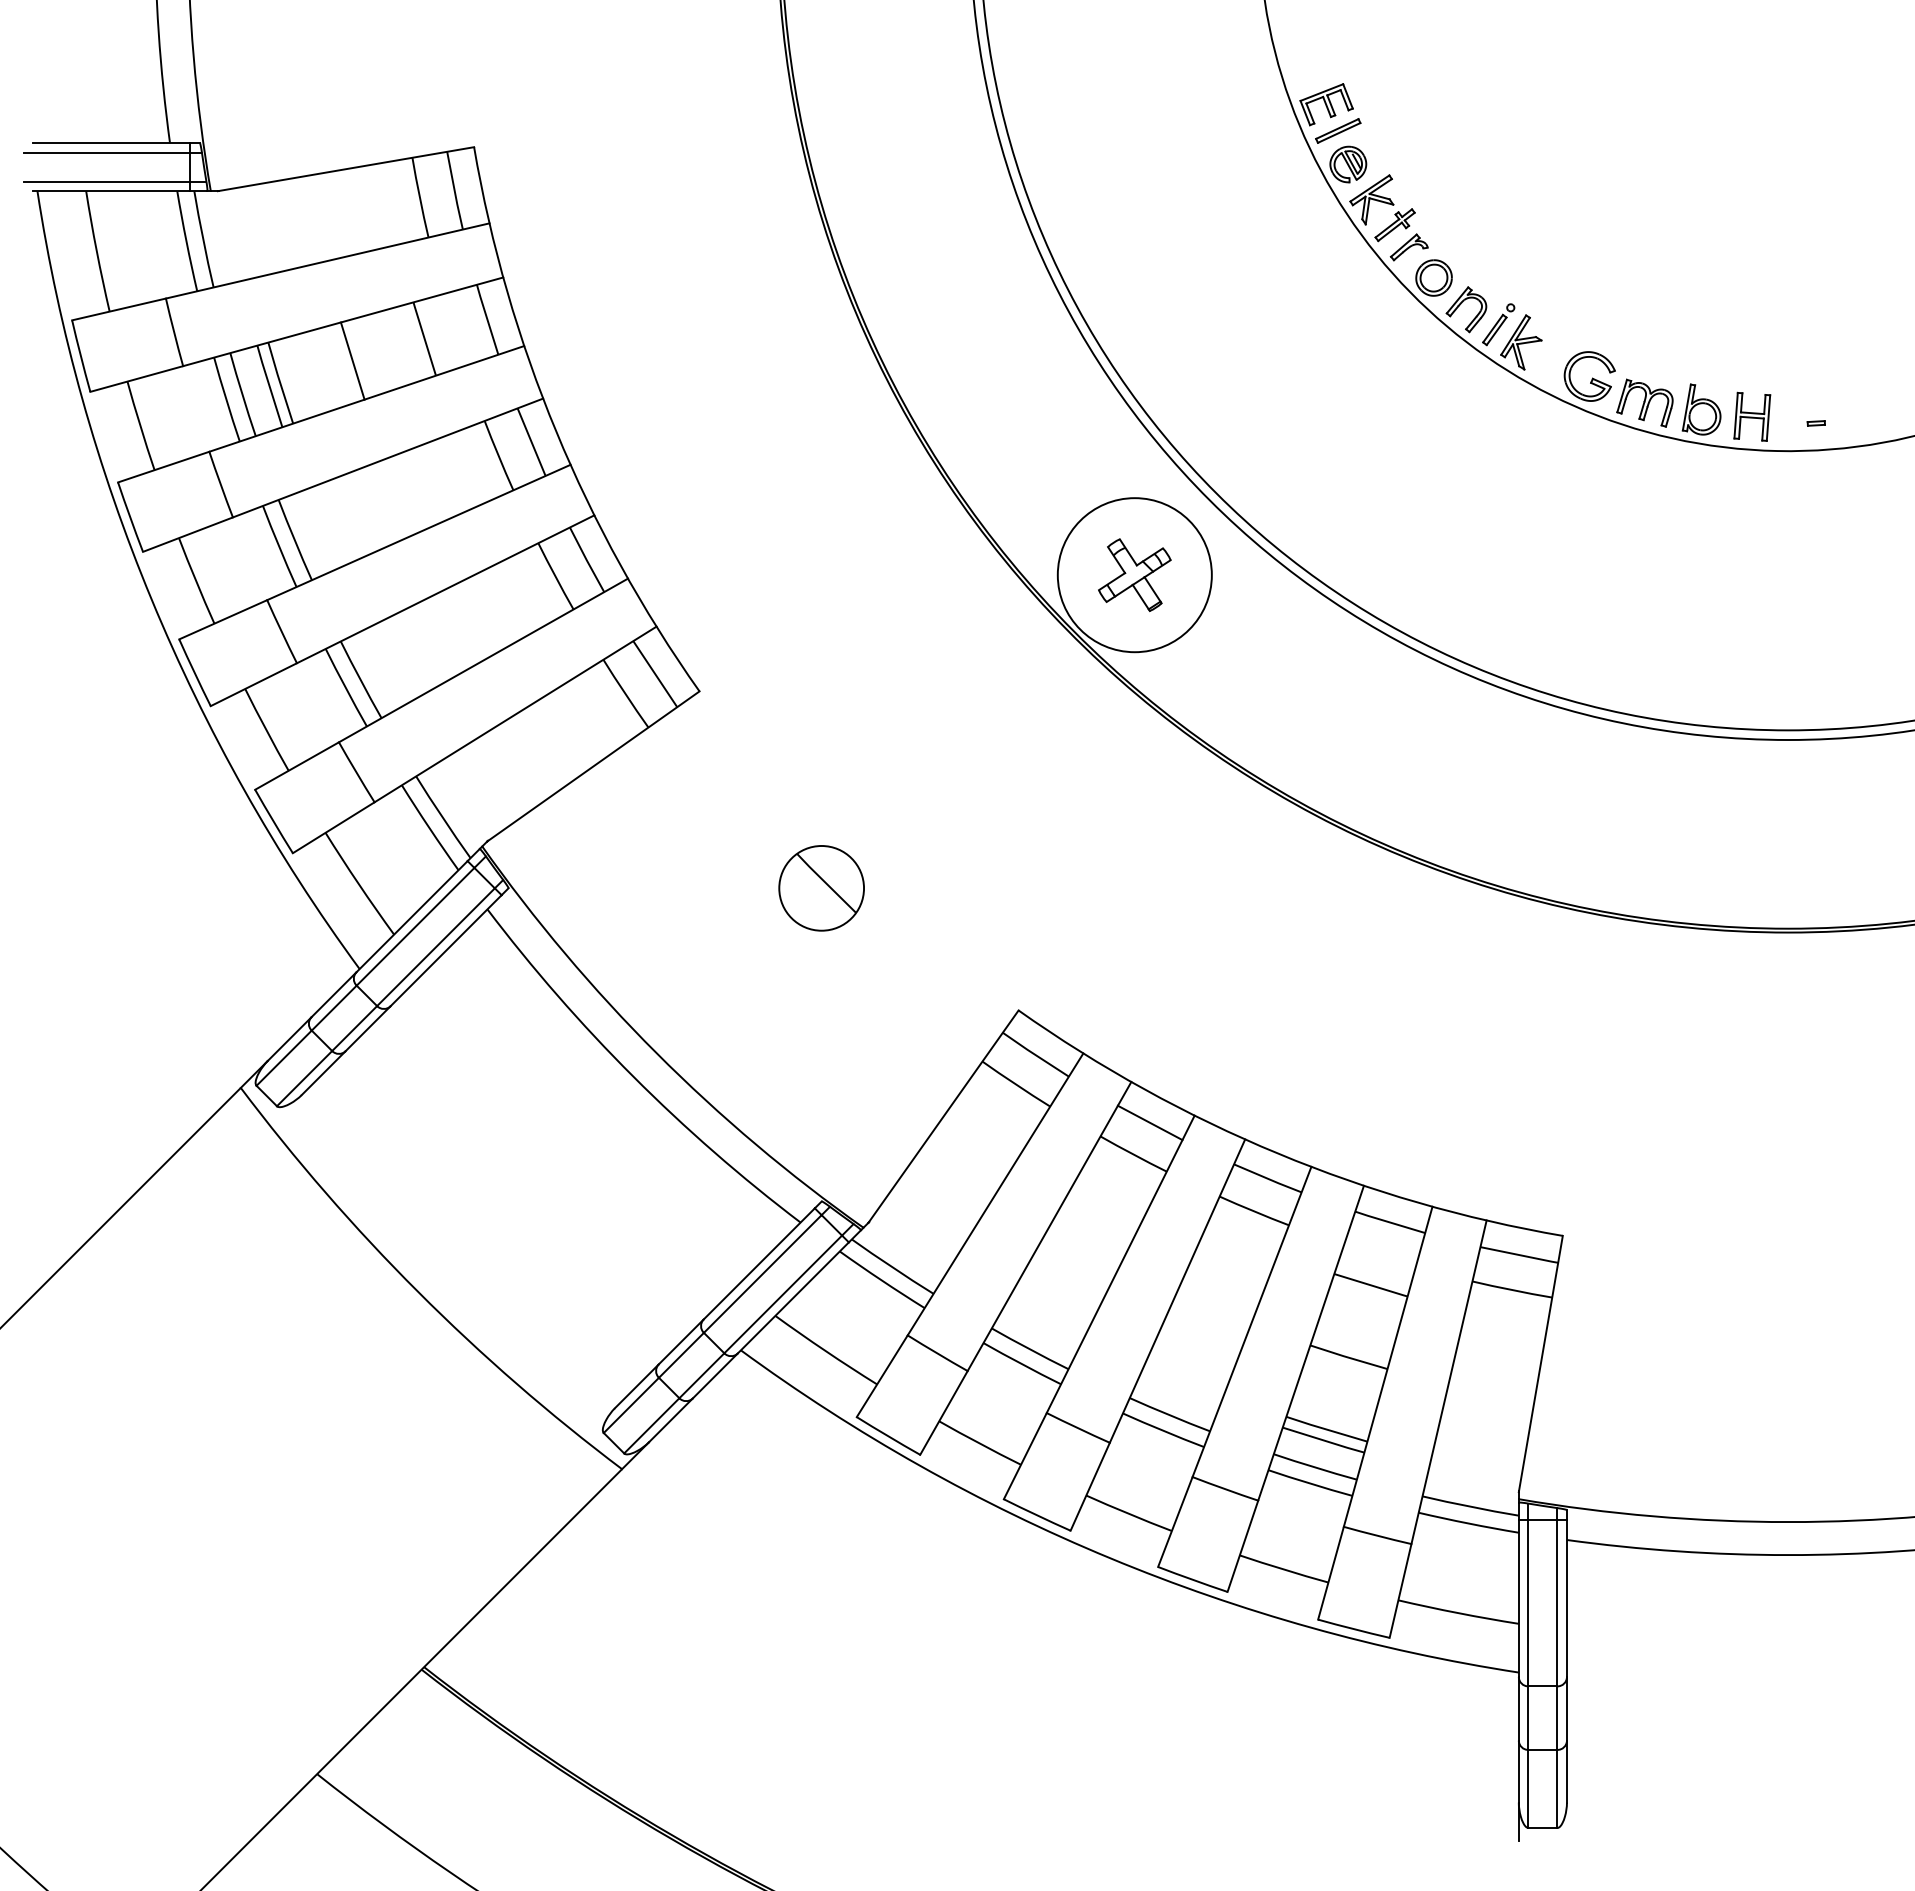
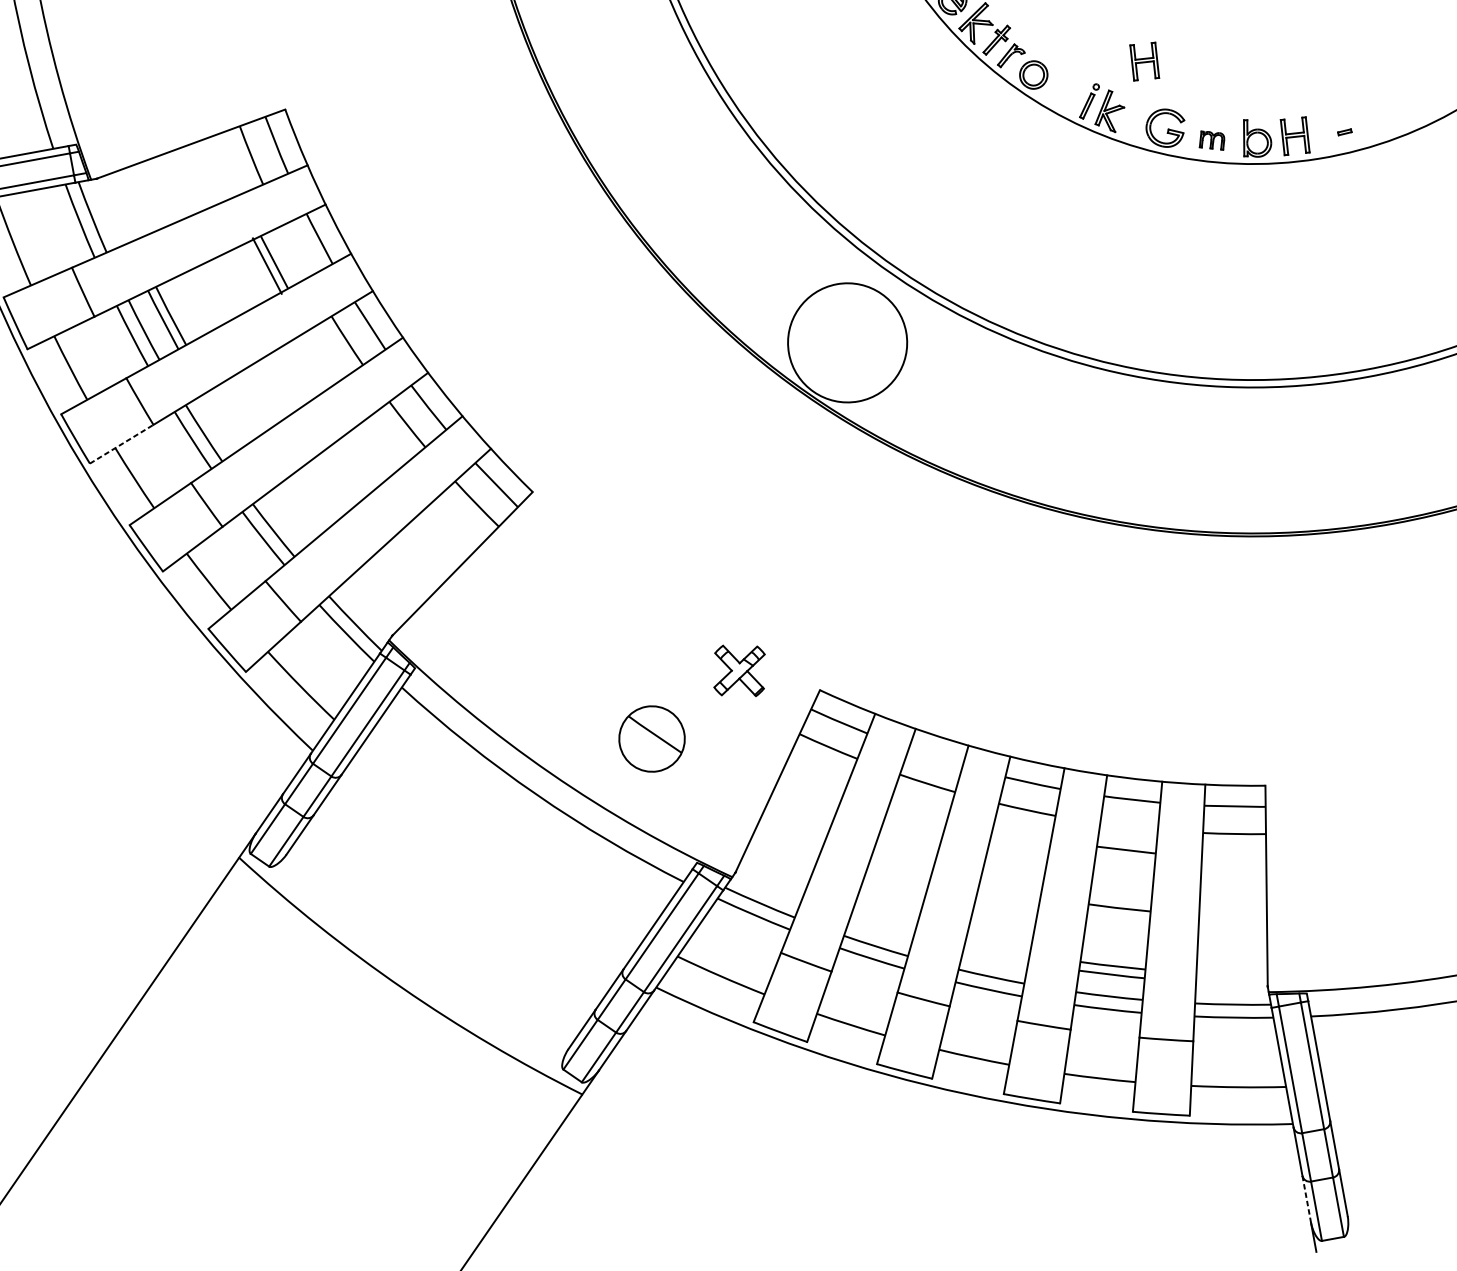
part: (1578, 286) -> (1144, 61), added
part: (1461, 304) -> (1058, 91), removed
line: (352, 360) -> (267, 265), moved
part: (1644, 402) -> (1211, 140), size x0.6
line: (188, 534) -> (122, 444), solid -> dashed
part: (1134, 574) -> (739, 670), moved
part: (821, 888) -> (651, 739), moved
line: (1149, 1122) -> (935, 757), removed
line: (1518, 1771) -> (1306, 1199), solid -> dashed

